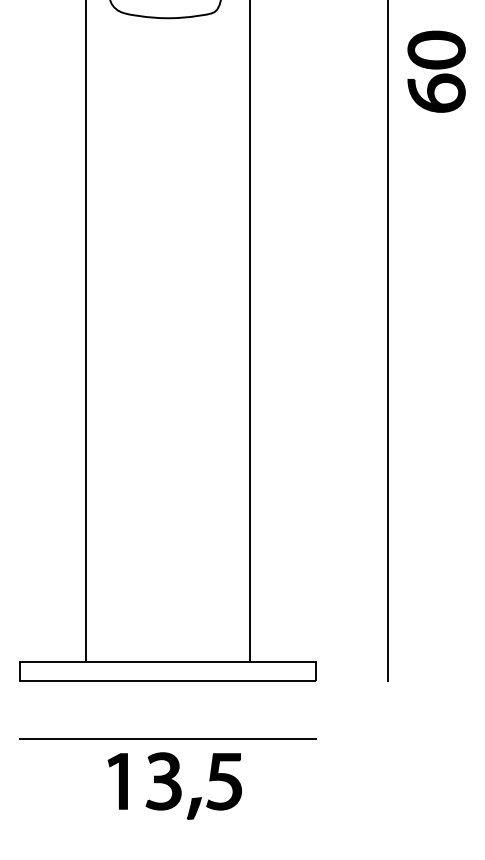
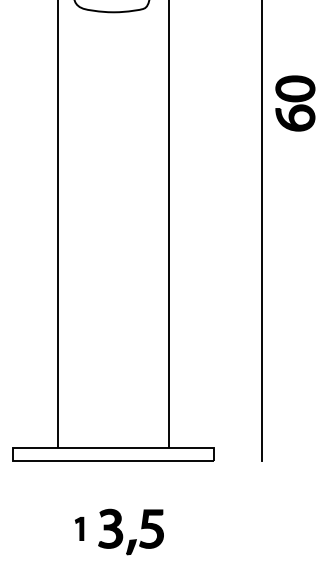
part: (436, 71) -> (295, 103), moved
line: (167, 739) -> (113, 500), removed
part: (117, 780) -> (79, 528), size x0.6

